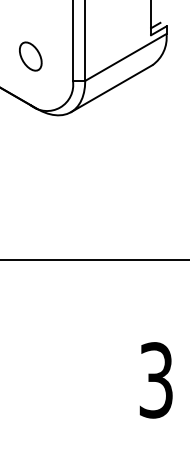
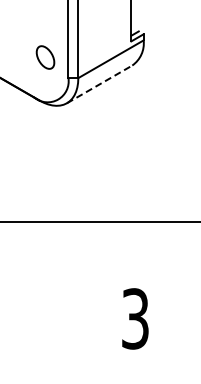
part: (30, 56) -> (45, 57), moved
line: (111, 88) -> (99, 84), solid -> dashed

